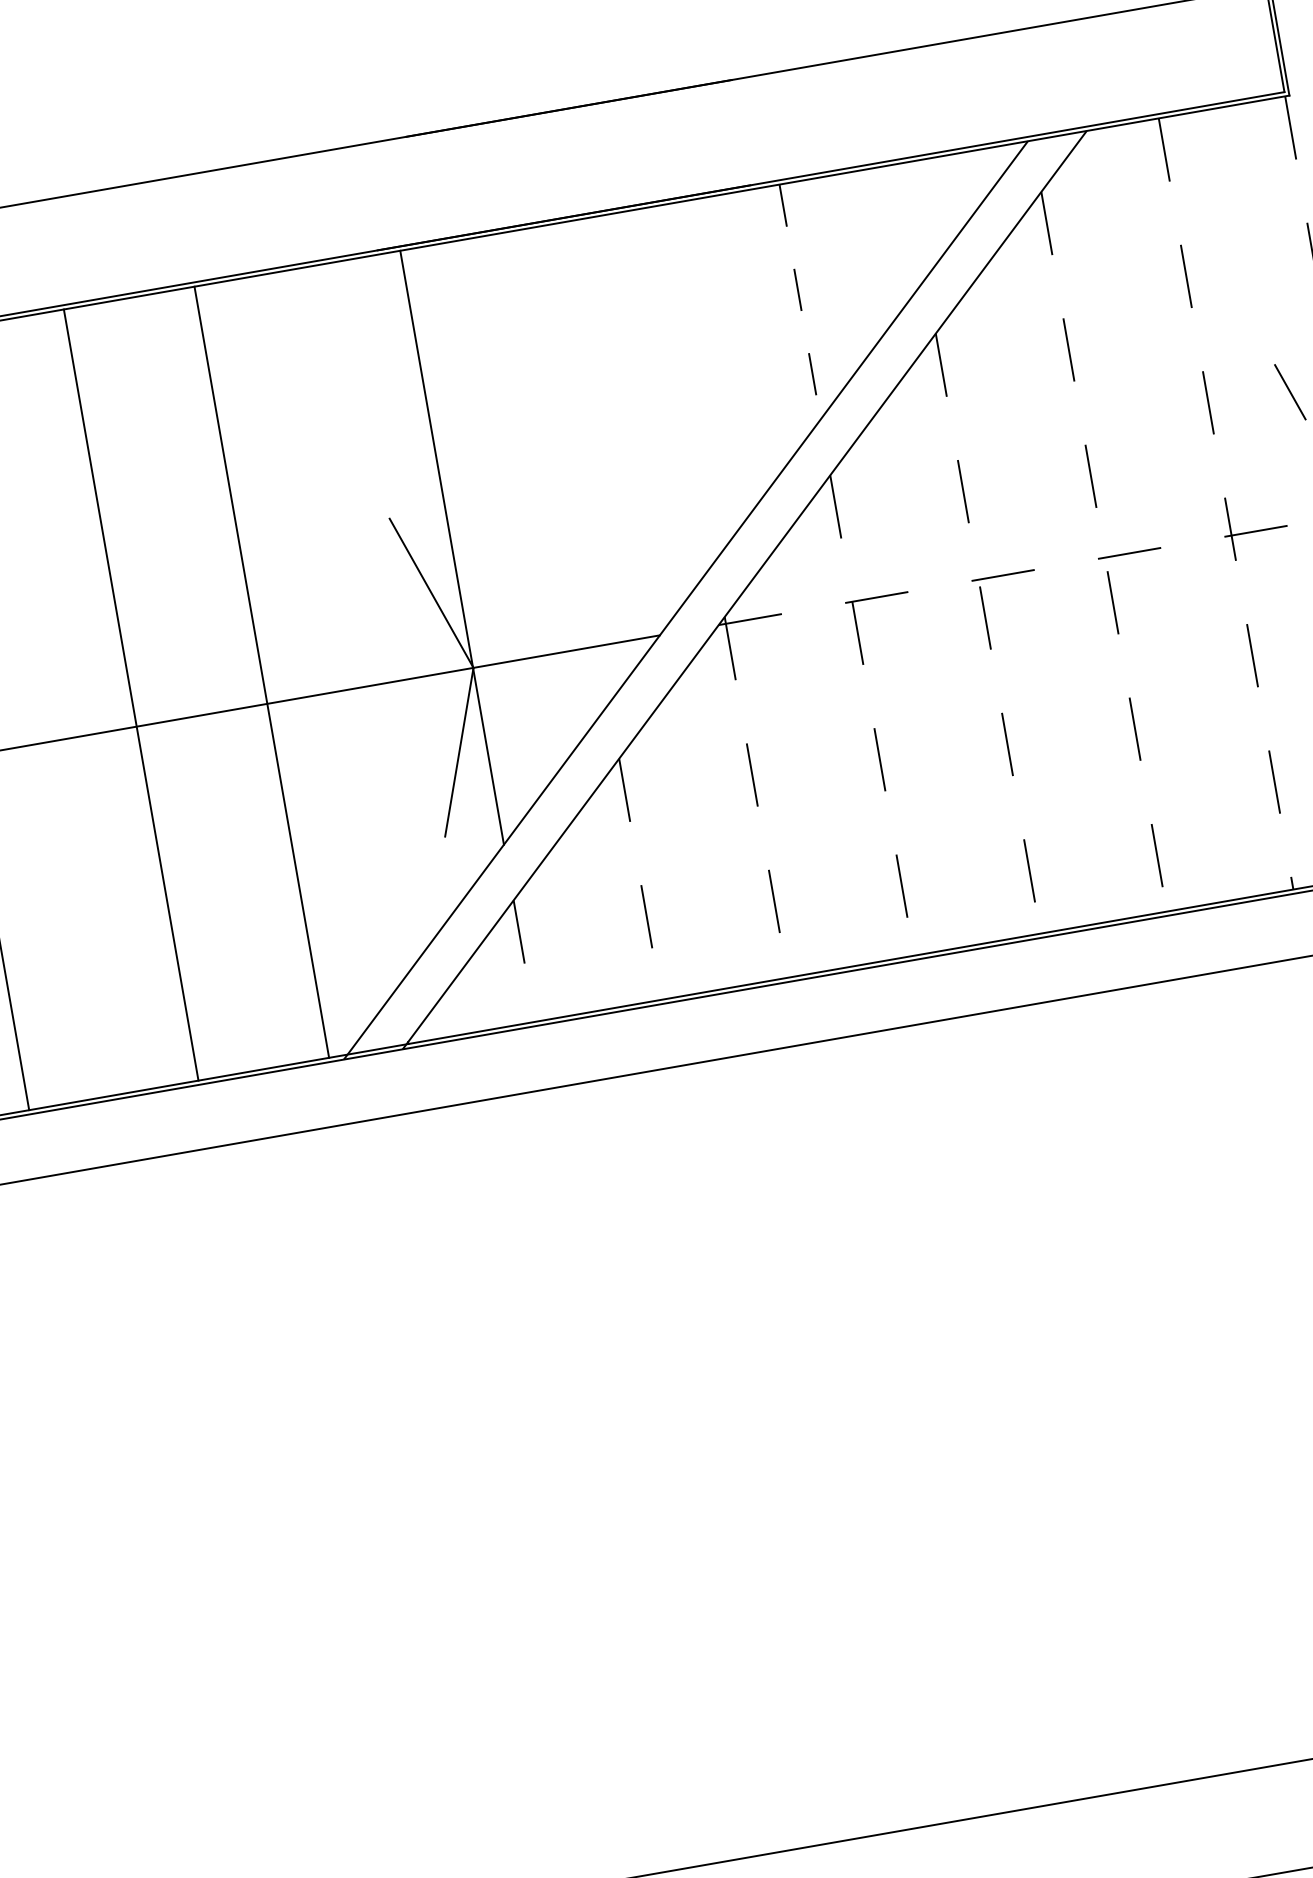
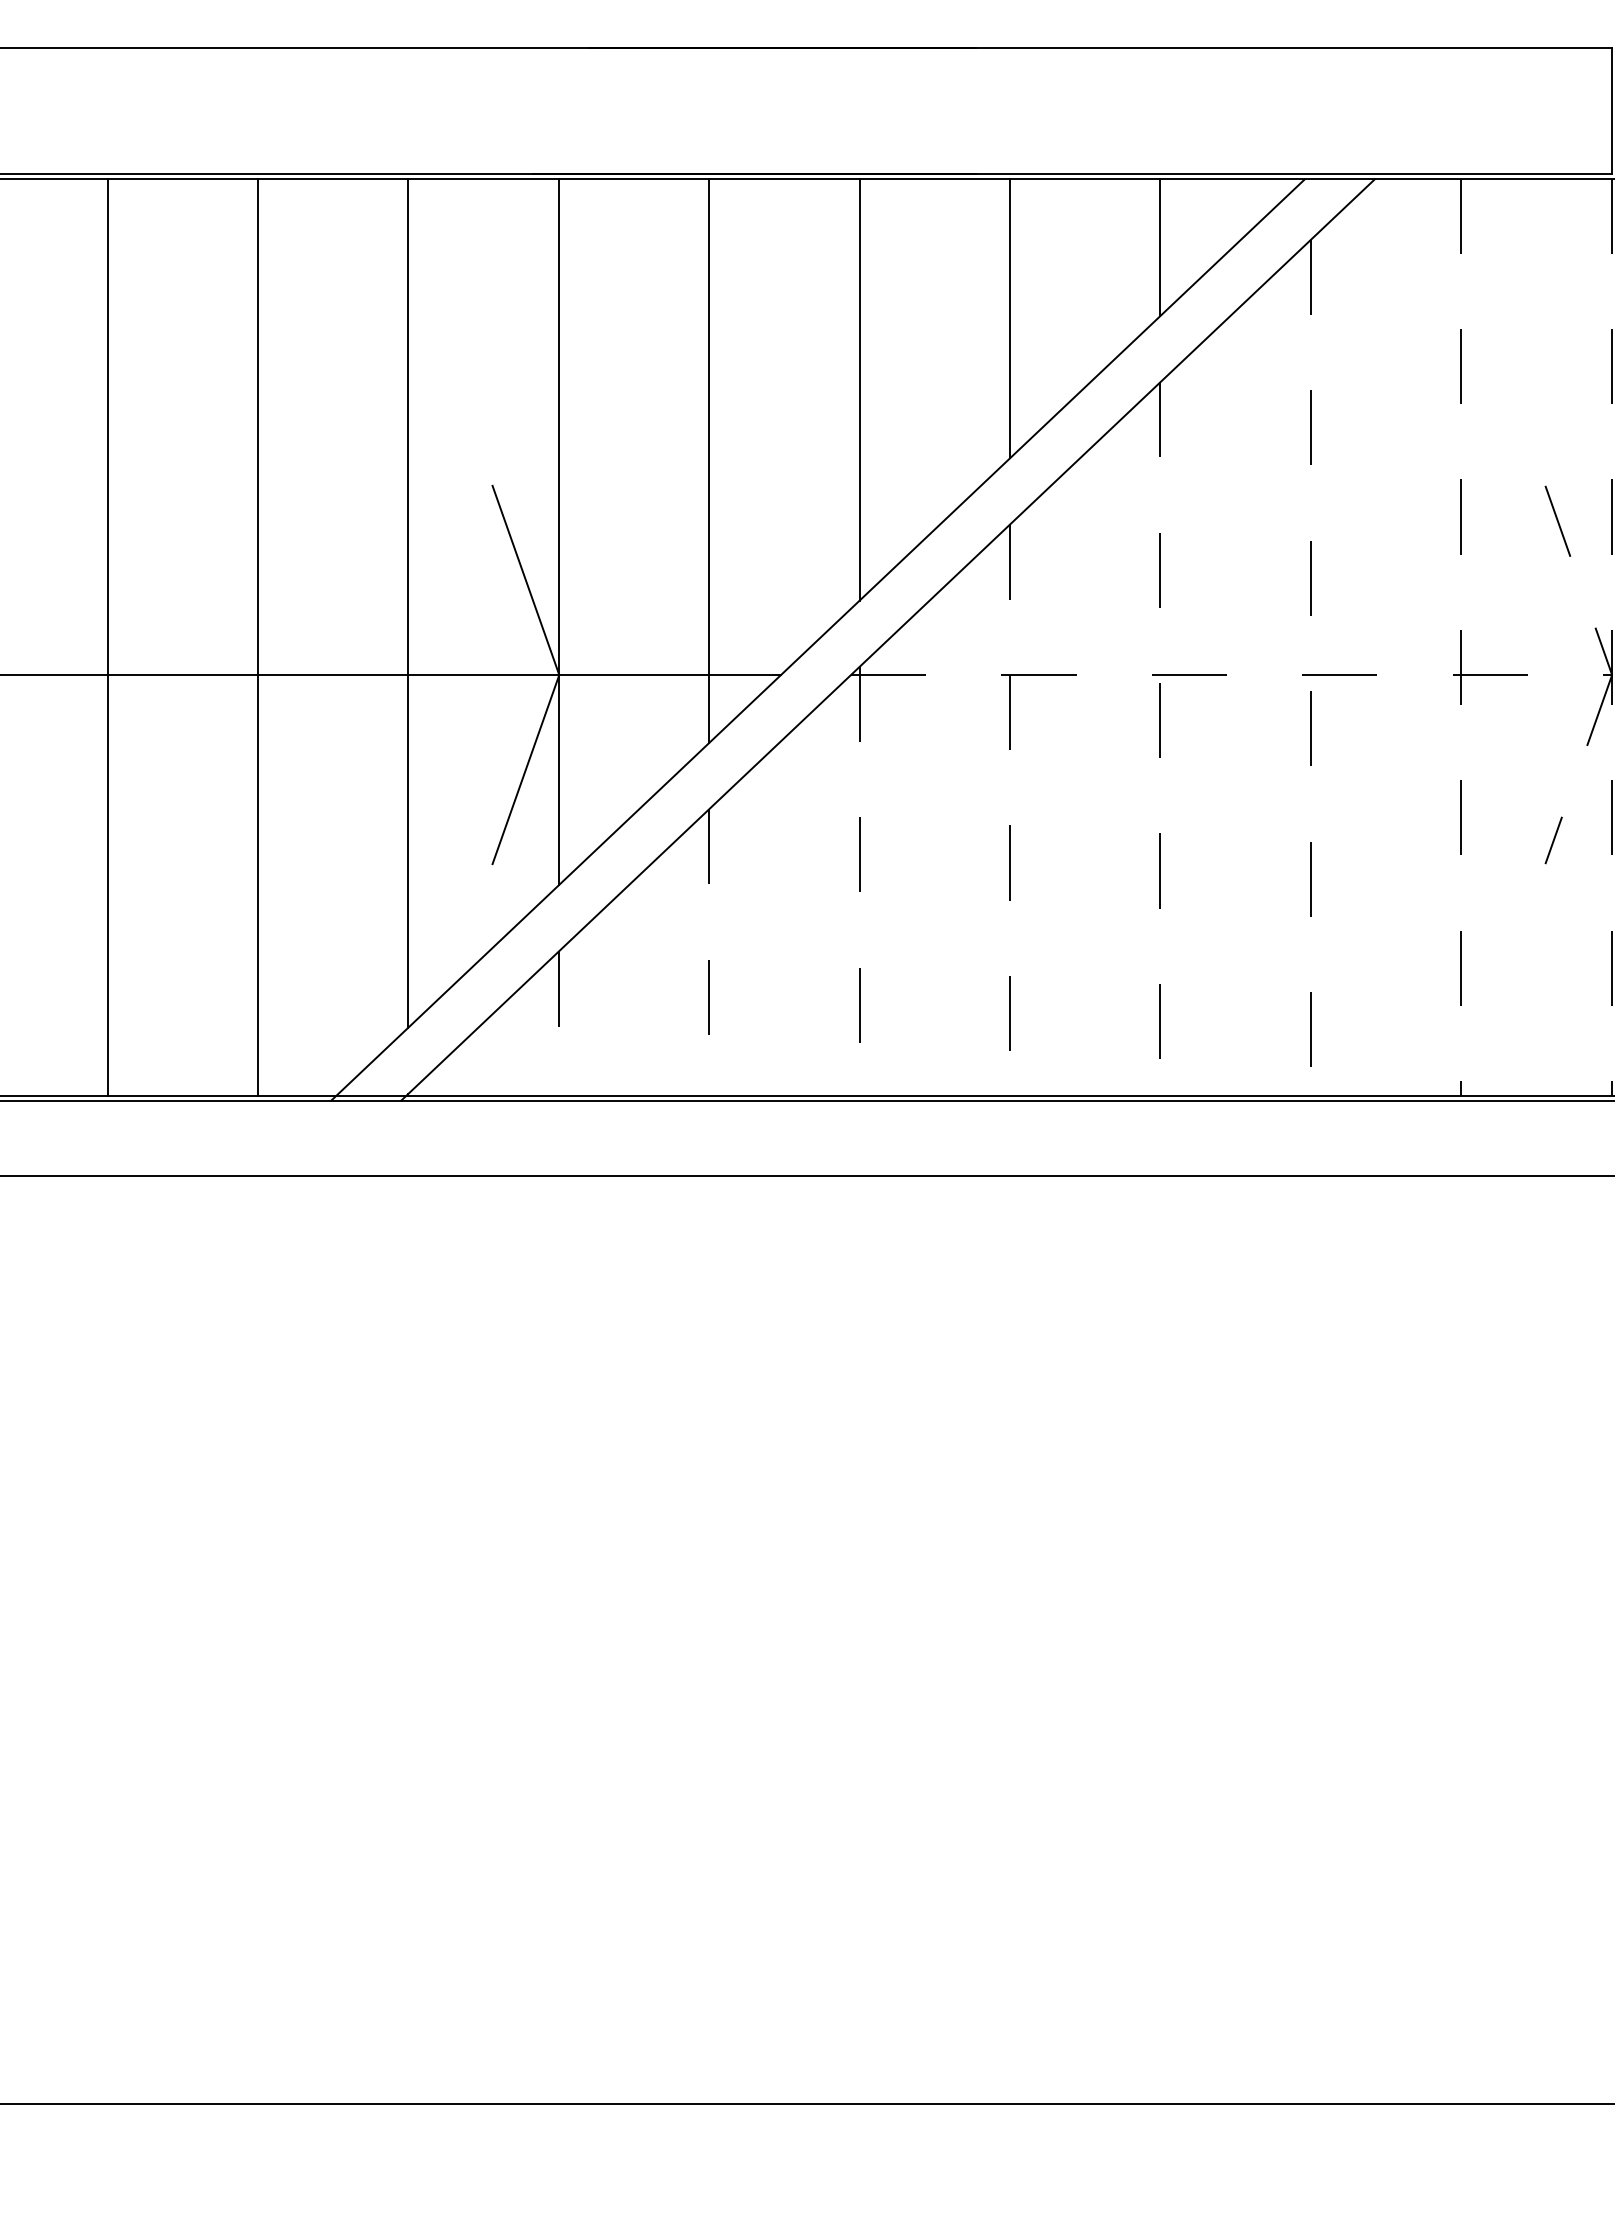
line: (915, 219) -> (1160, 246), added
line: (800, 302) -> (1010, 318), dashed -> solid
line: (683, 383) -> (859, 389), added
line: (568, 465) -> (709, 460), added
line: (336, 629) -> (408, 602), added
line: (261, 672) -> (257, 637), moved
line: (131, 695) -> (107, 637), moved

